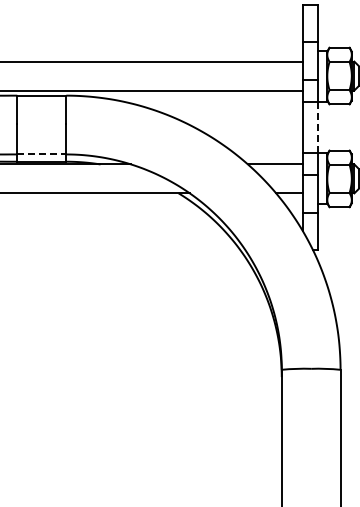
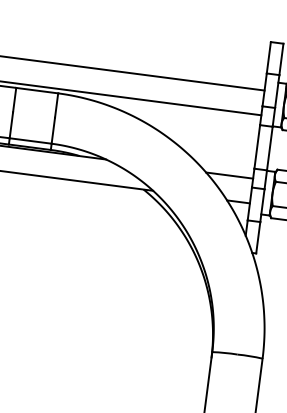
line: (317, 126) -> (269, 147), dashed -> solid
line: (42, 154) -> (31, 141), dashed -> solid

